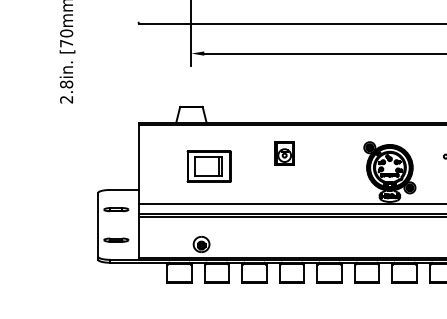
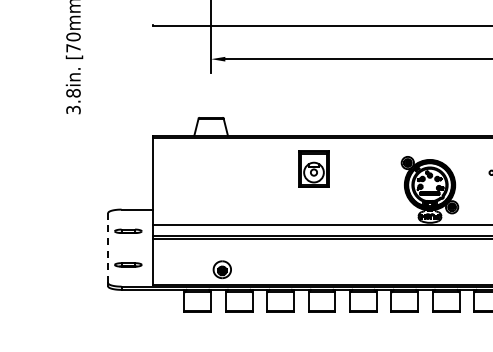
text: (66, 99) -> (73, 109), 2.8in. -> 3.8in.
part: (284, 153) -> (313, 169), size x1.4
part: (208, 166) -> (230, 183), removed
line: (98, 224) -> (108, 247), solid -> dashed

